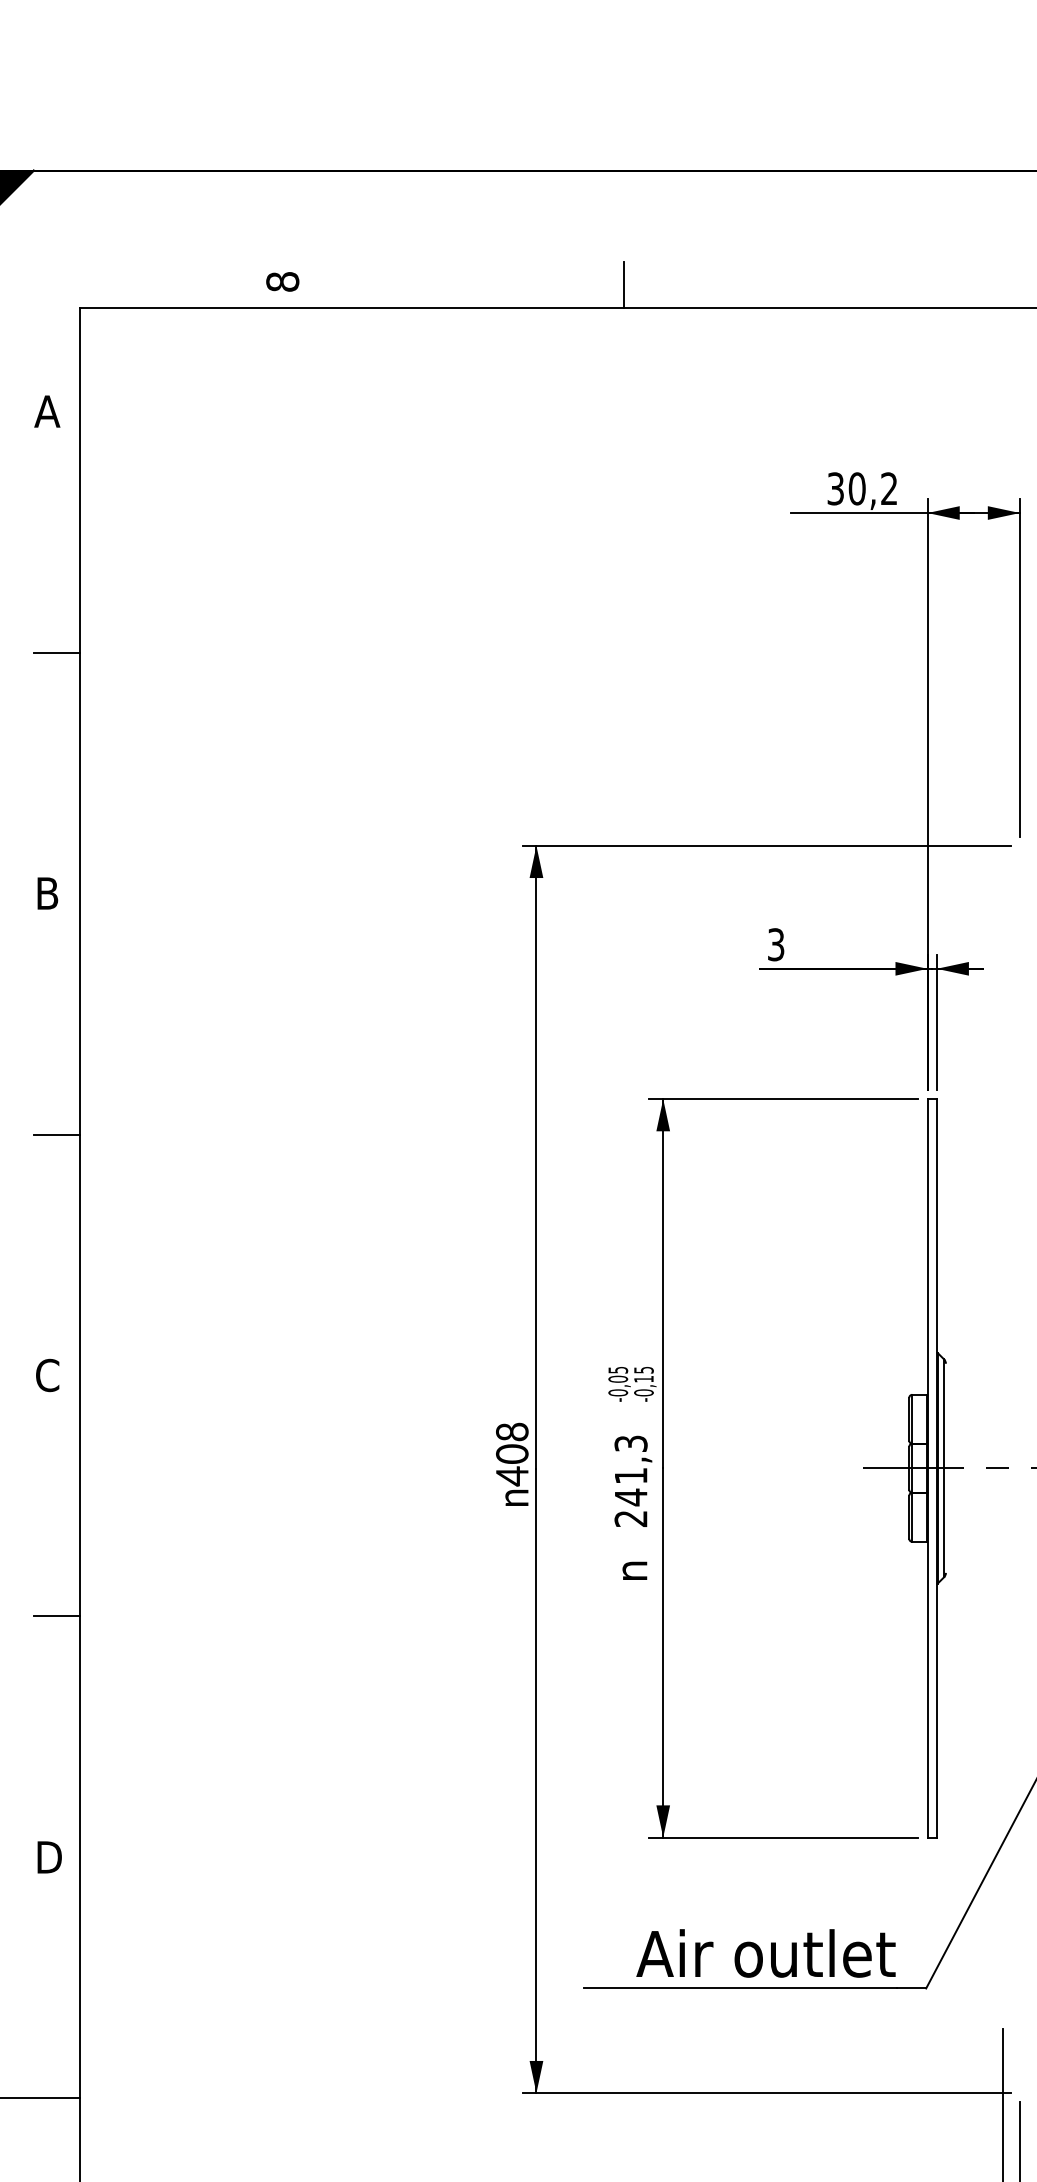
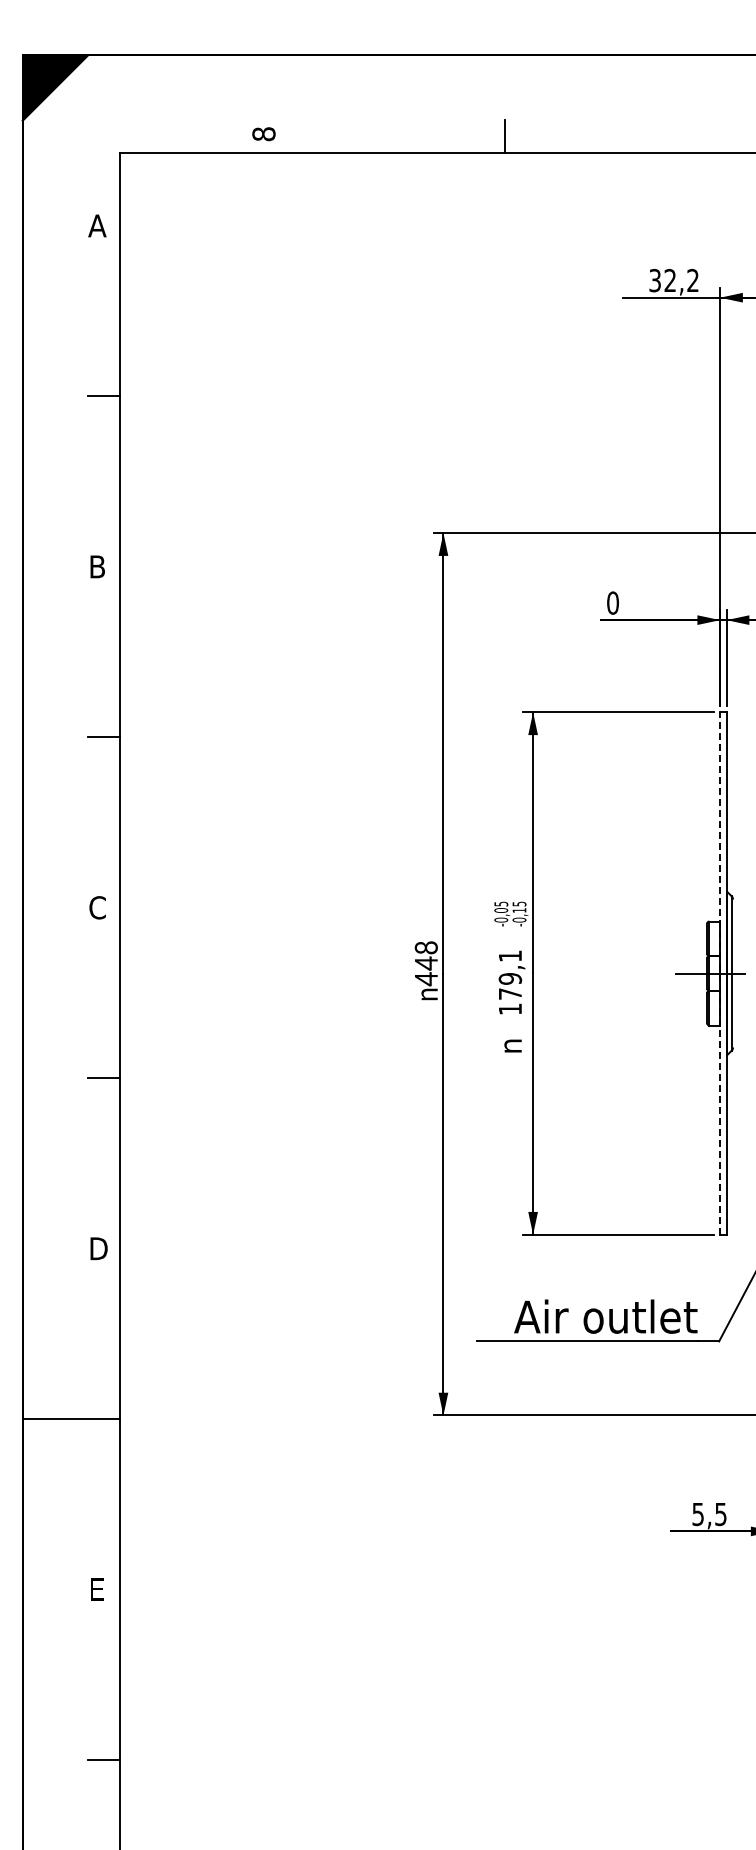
text: (857, 488) -> (670, 280), 30,2 -> 32,2
text: (775, 943) -> (612, 602), 3 -> 0
text: (511, 1454) -> (425, 963), 408 -> 448
line: (928, 1468) -> (720, 973), solid -> dashed
text: (631, 1481) -> (510, 982), 241,3 -> 179,1

